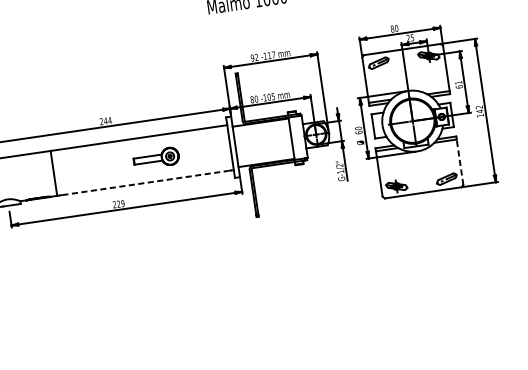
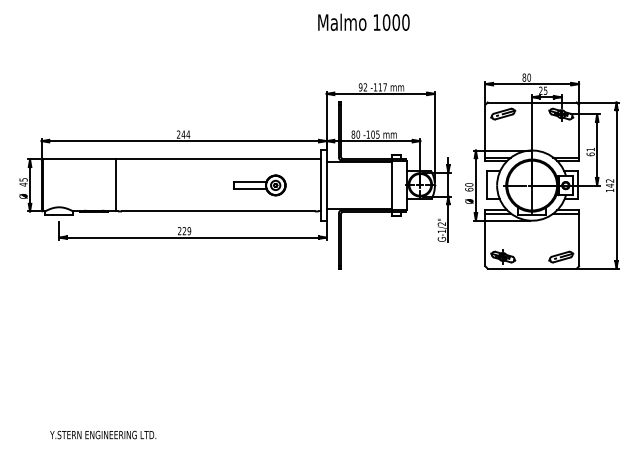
part: (156, 158) -> (259, 185), moved
line: (460, 161) -> (579, 239), dashed -> solid
line: (145, 182) -> (218, 211), dashed -> solid

